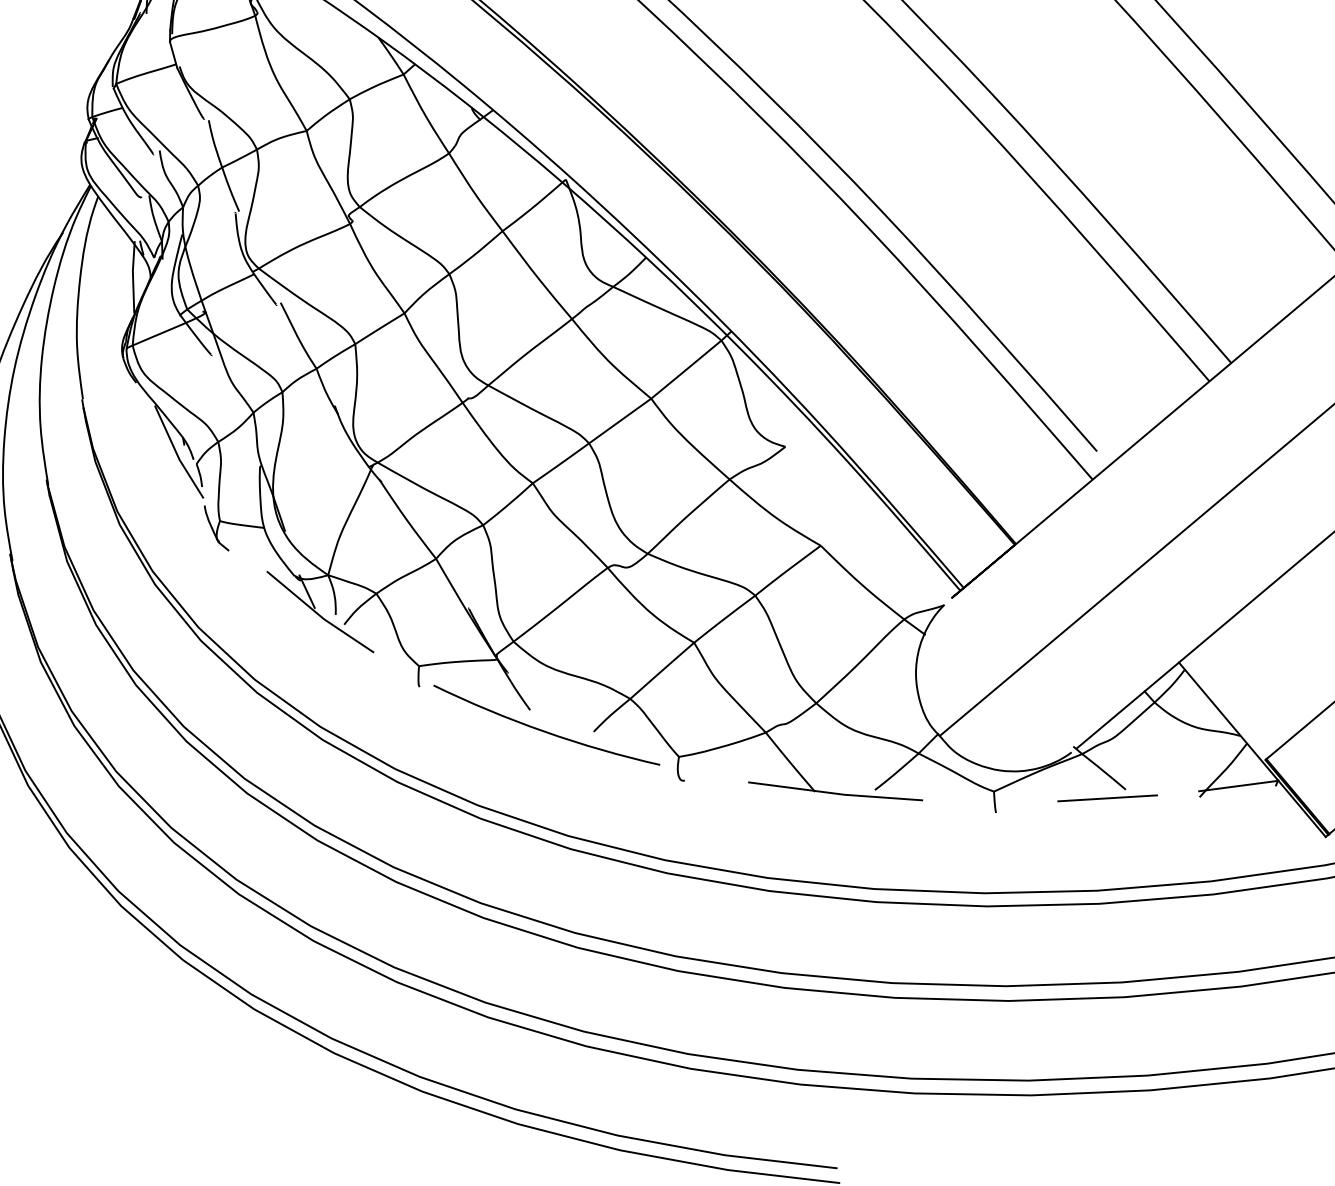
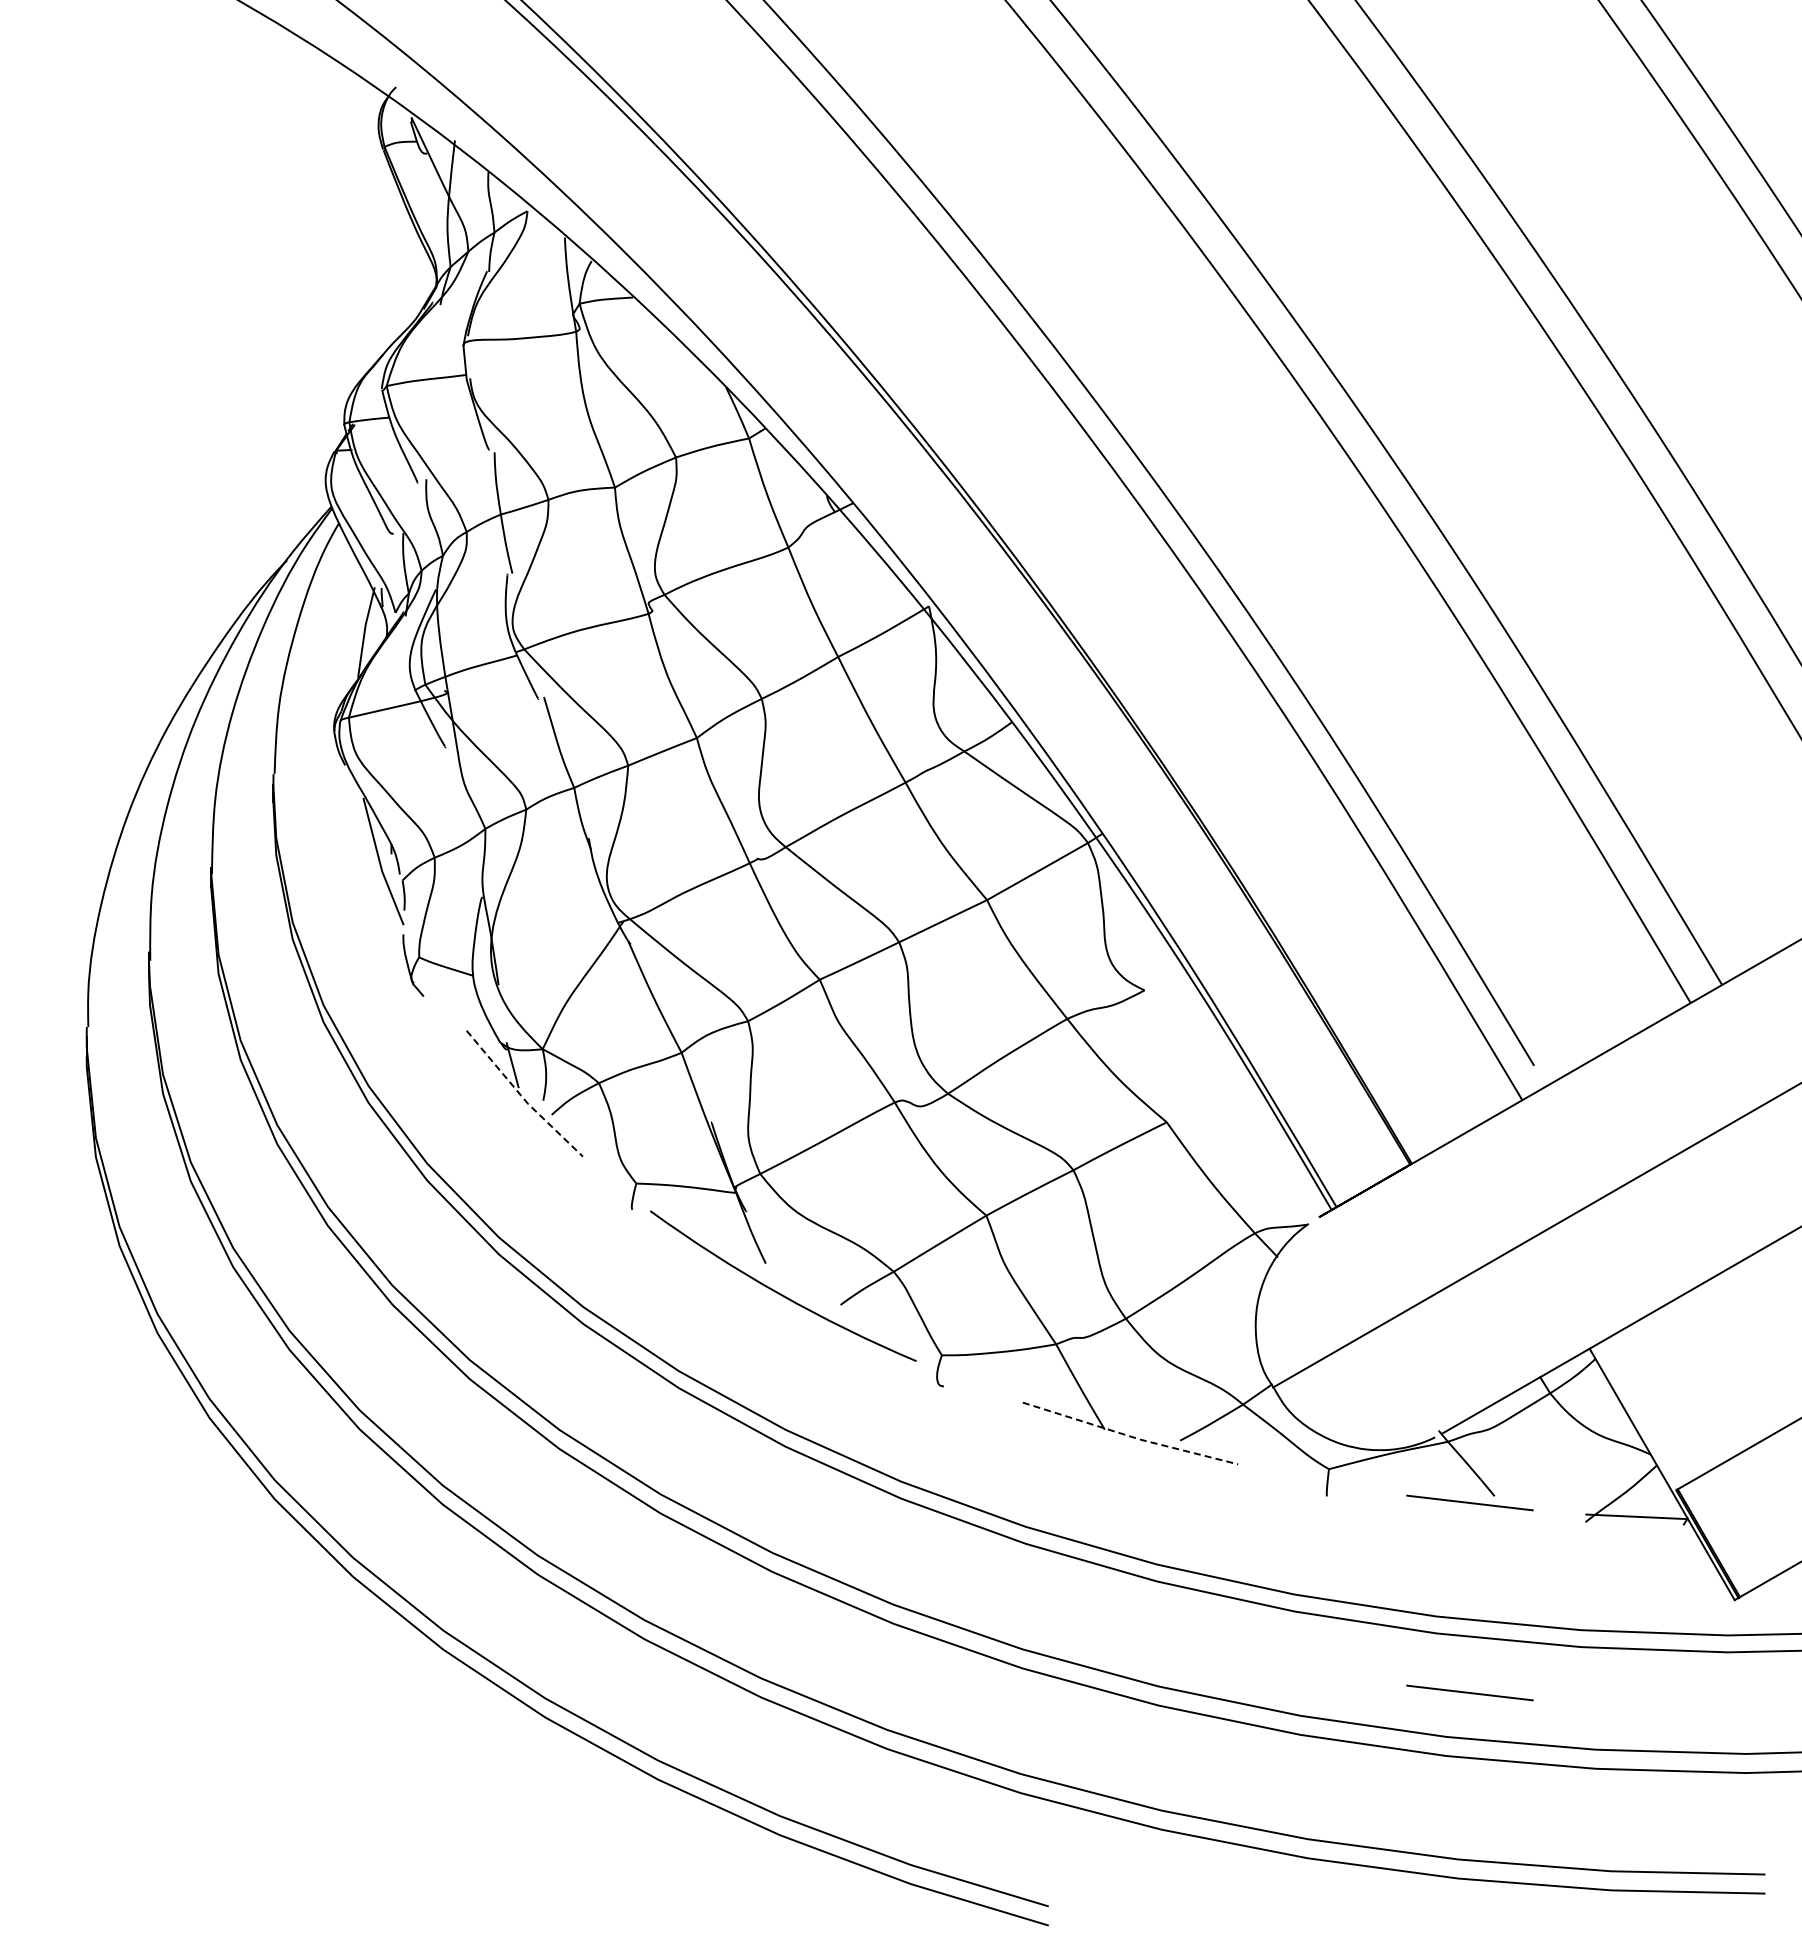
line: (319, 614) -> (522, 1096), solid -> dashed
line: (836, 793) -> (1130, 1436), solid -> dashed
line: (1133, 944) -> (1469, 1692), added

